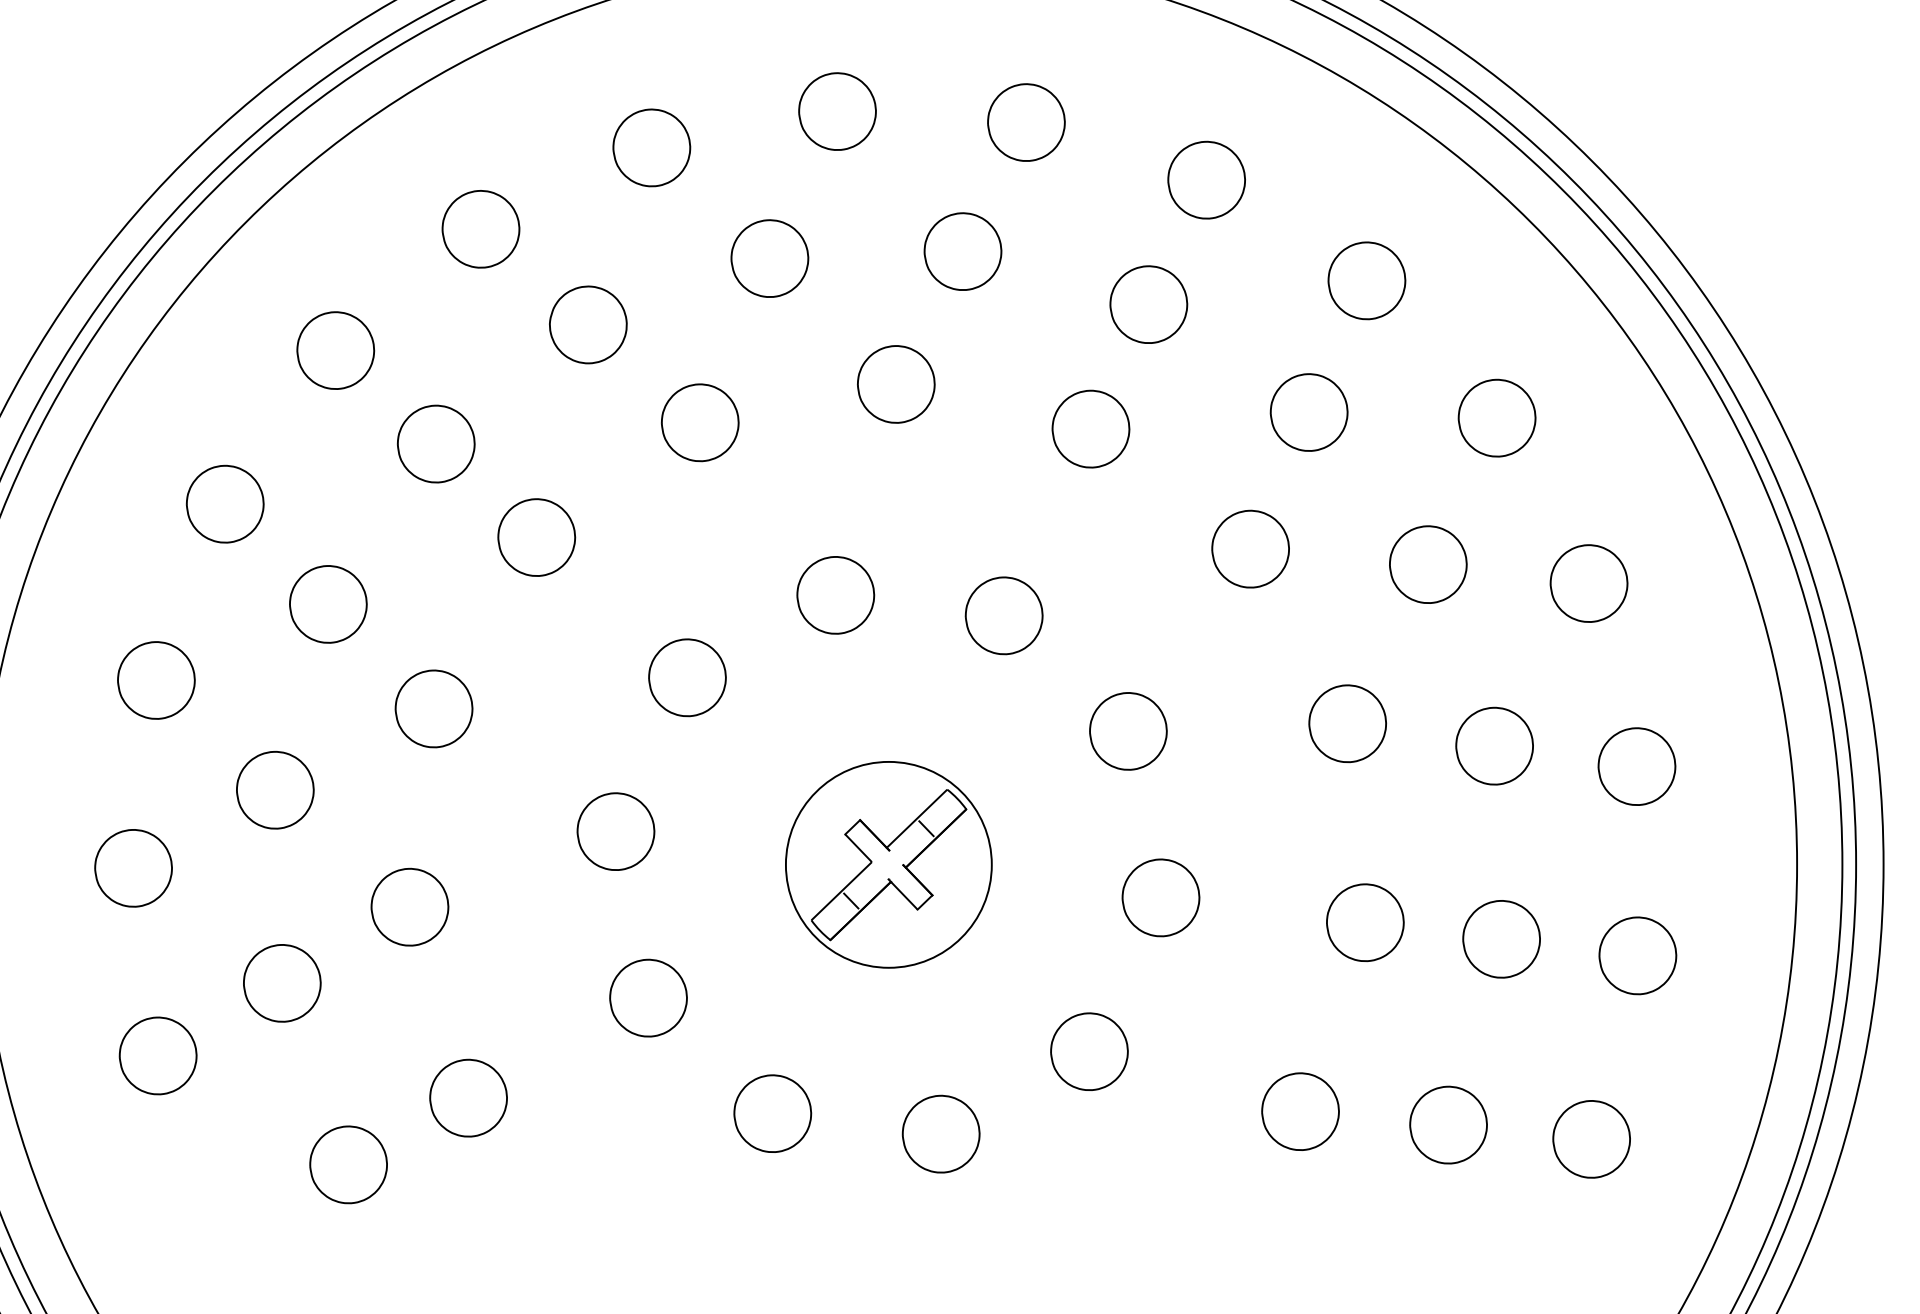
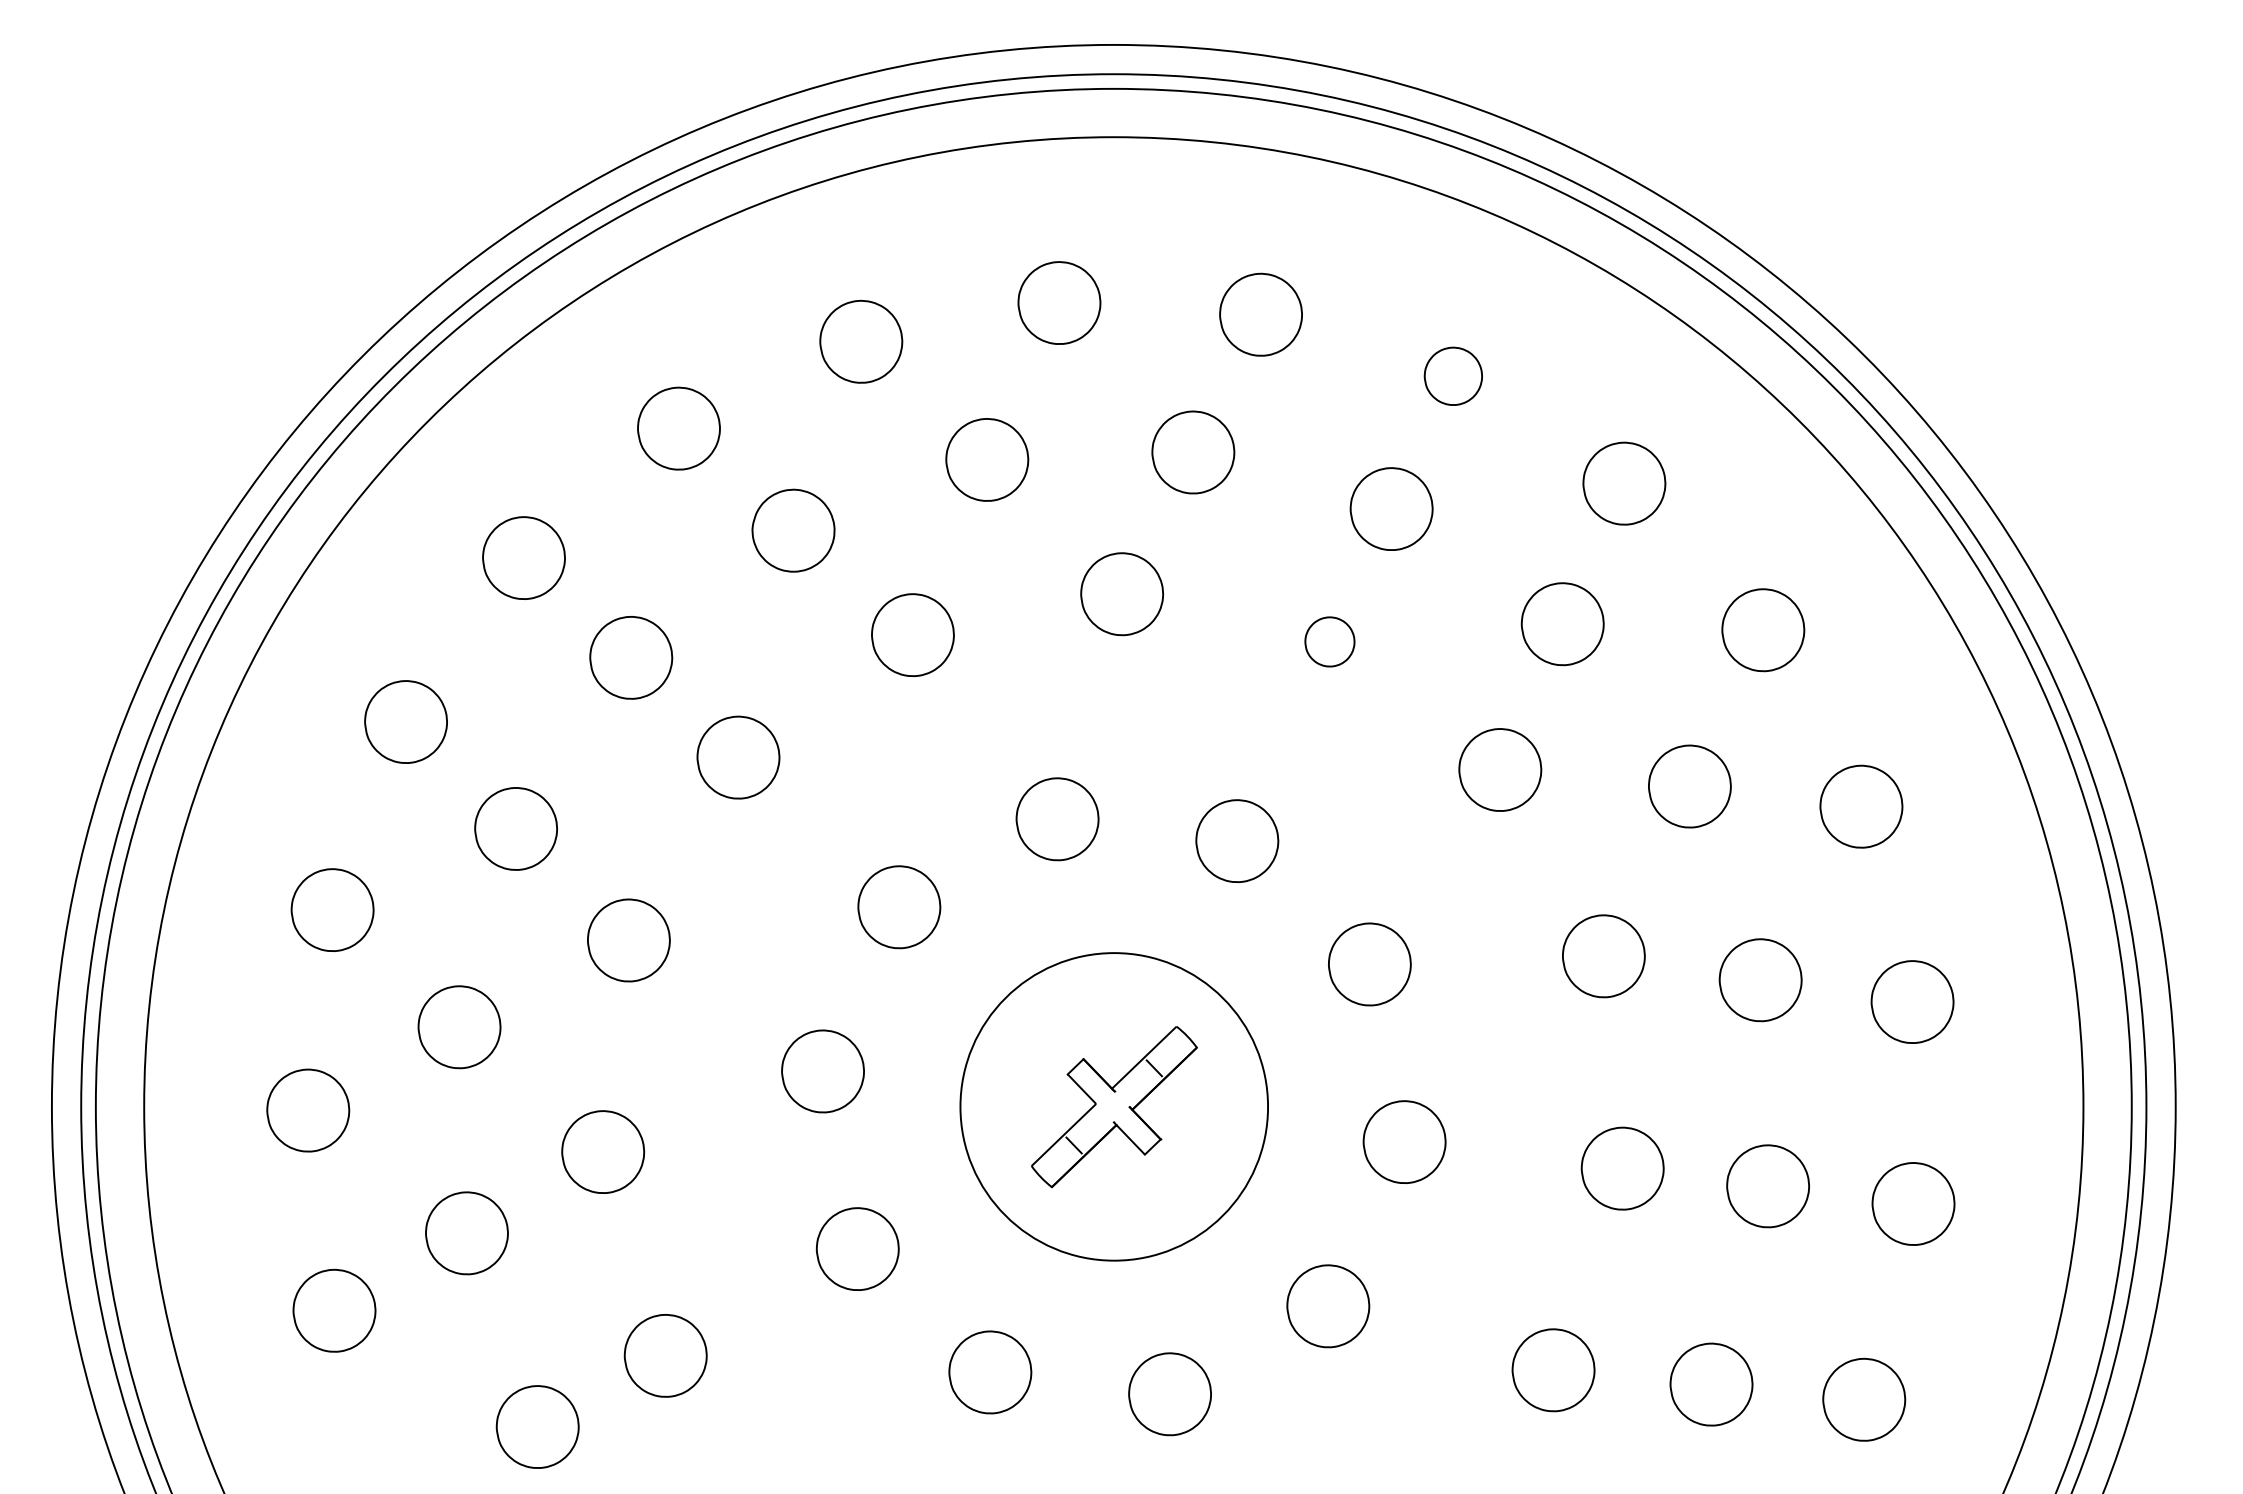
part: (1206, 180) -> (1453, 376), size x0.7
part: (1090, 428) -> (1329, 641), size x0.6
circle: (889, 864) -> (1114, 1106), size x1.4

